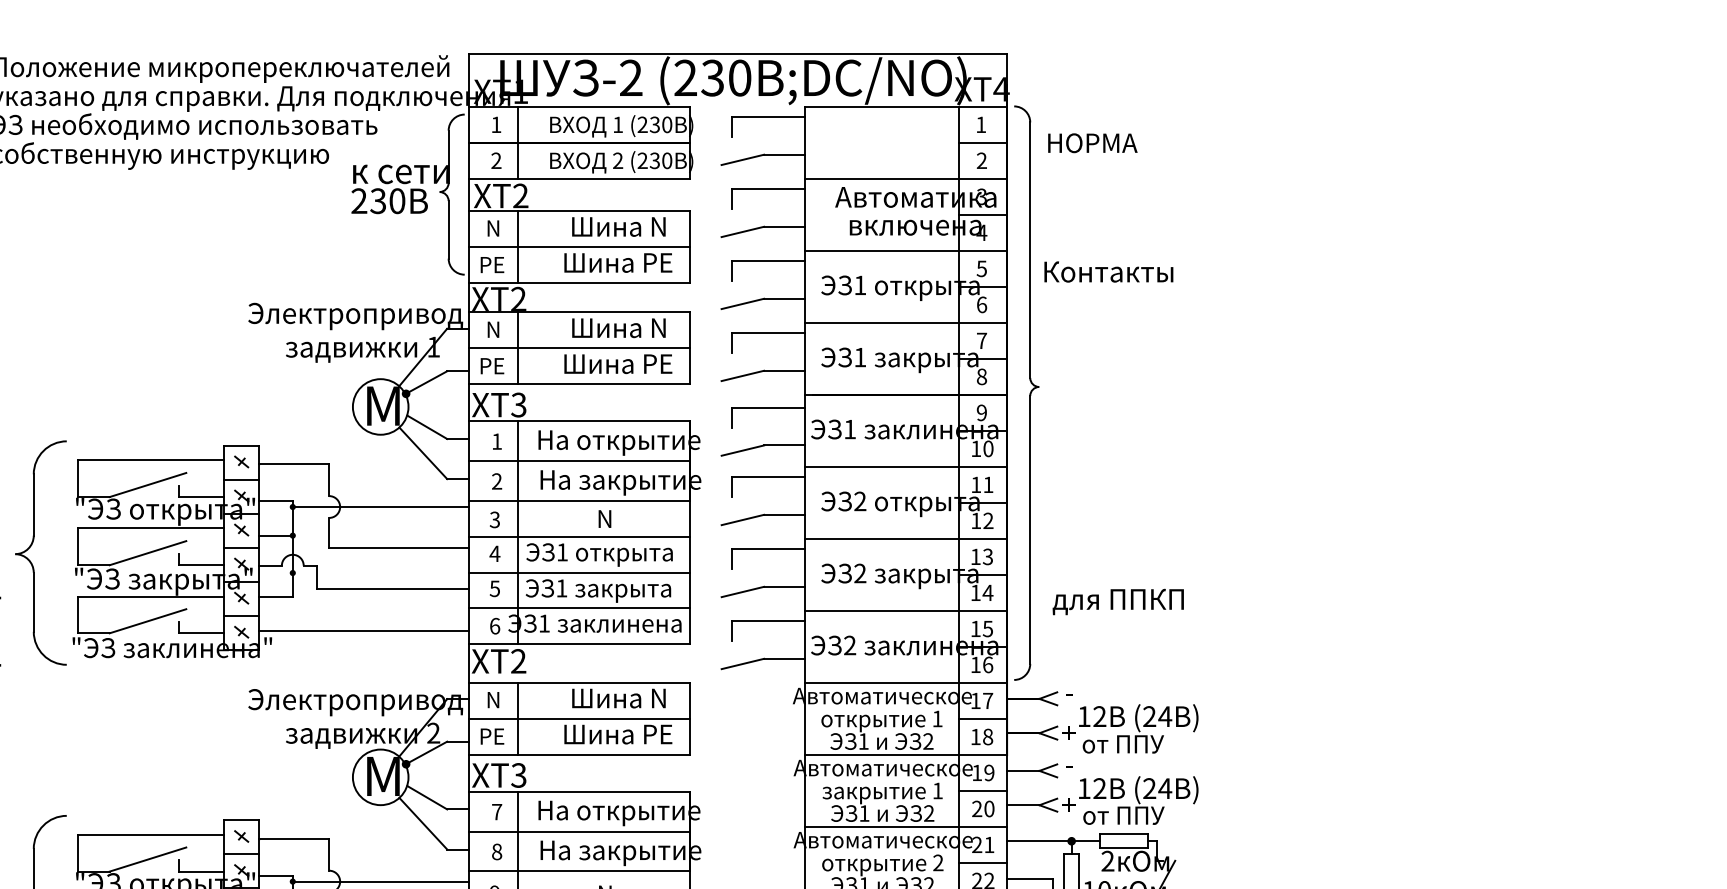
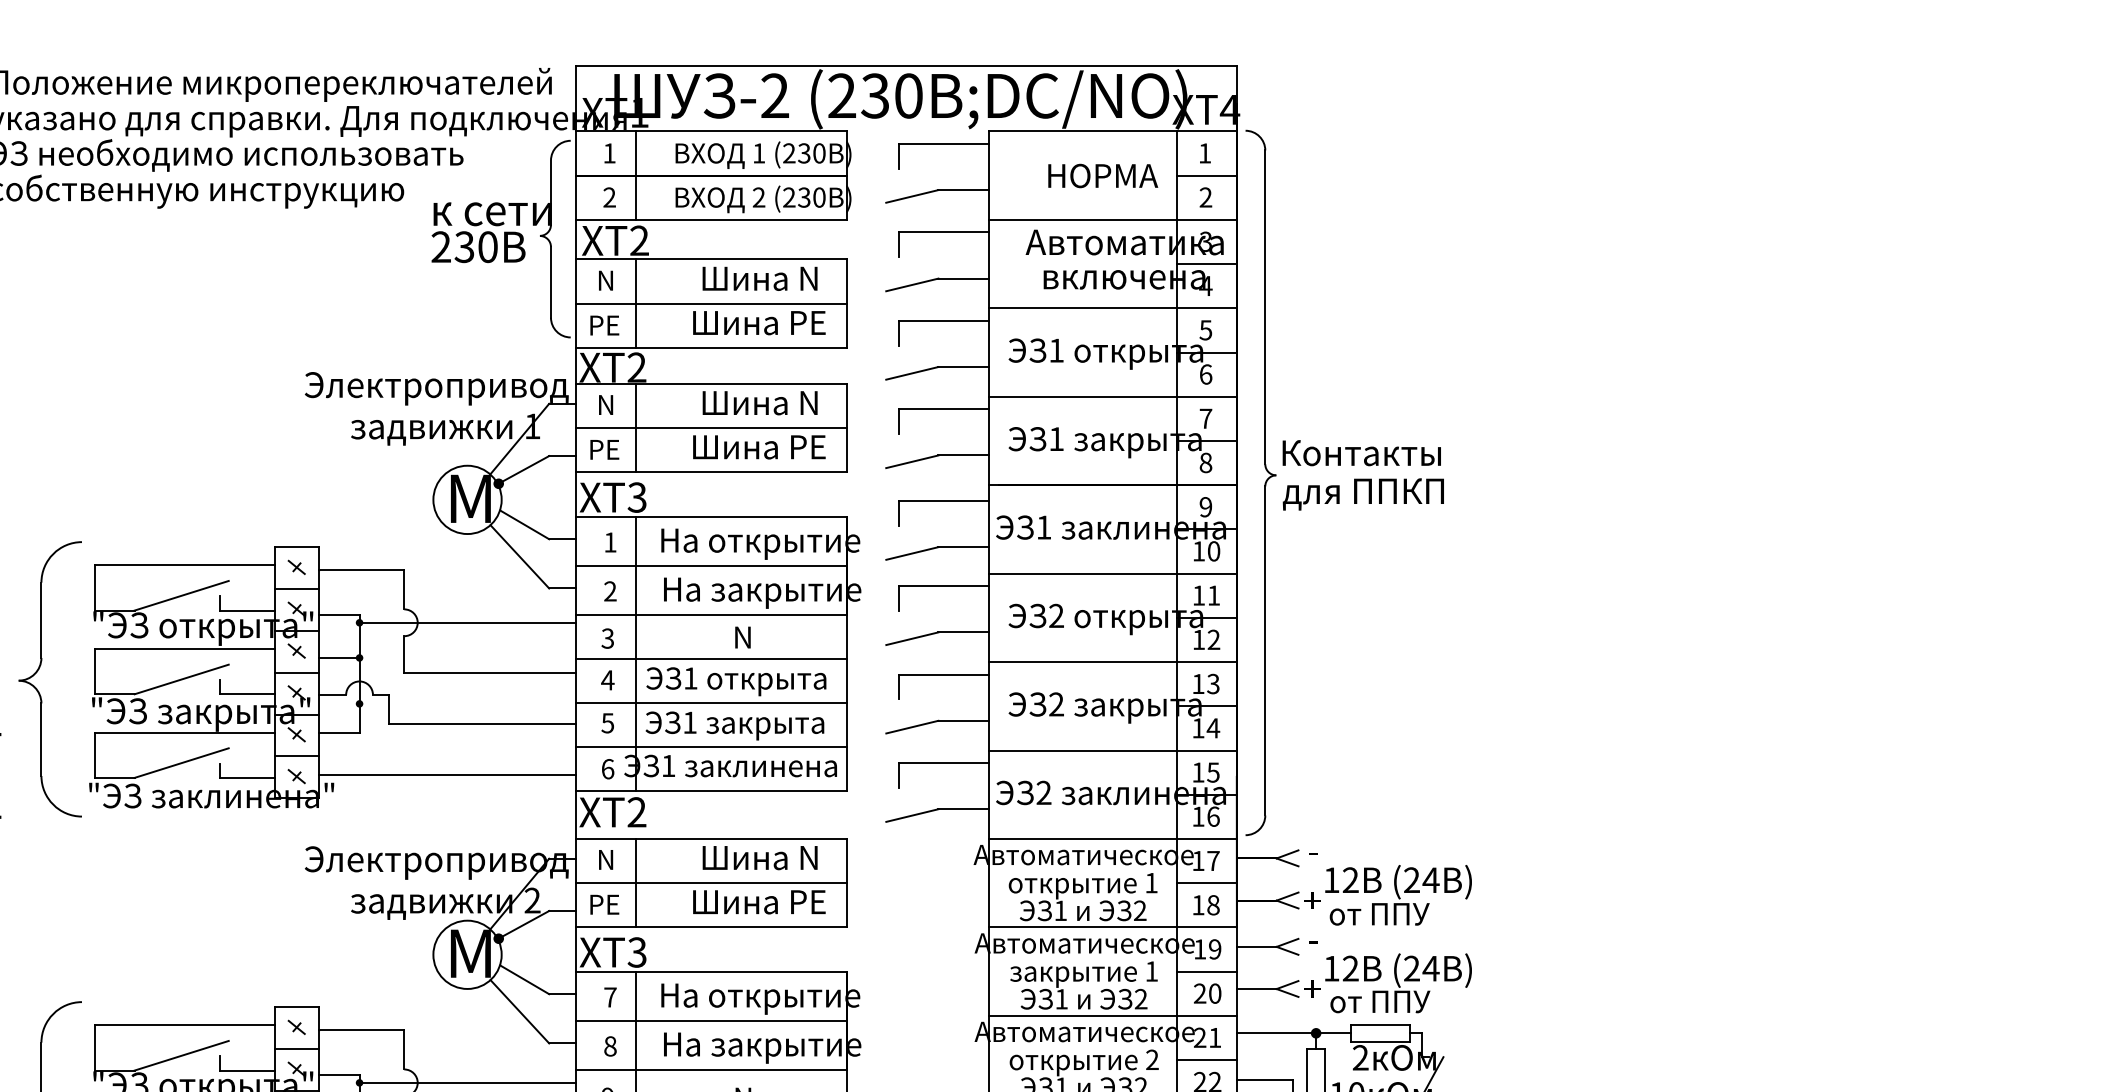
text: (1093, 142) -> (1103, 175), moved
text: (1108, 272) -> (1361, 453), moved
text: (1117, 602) -> (1362, 494), moved

